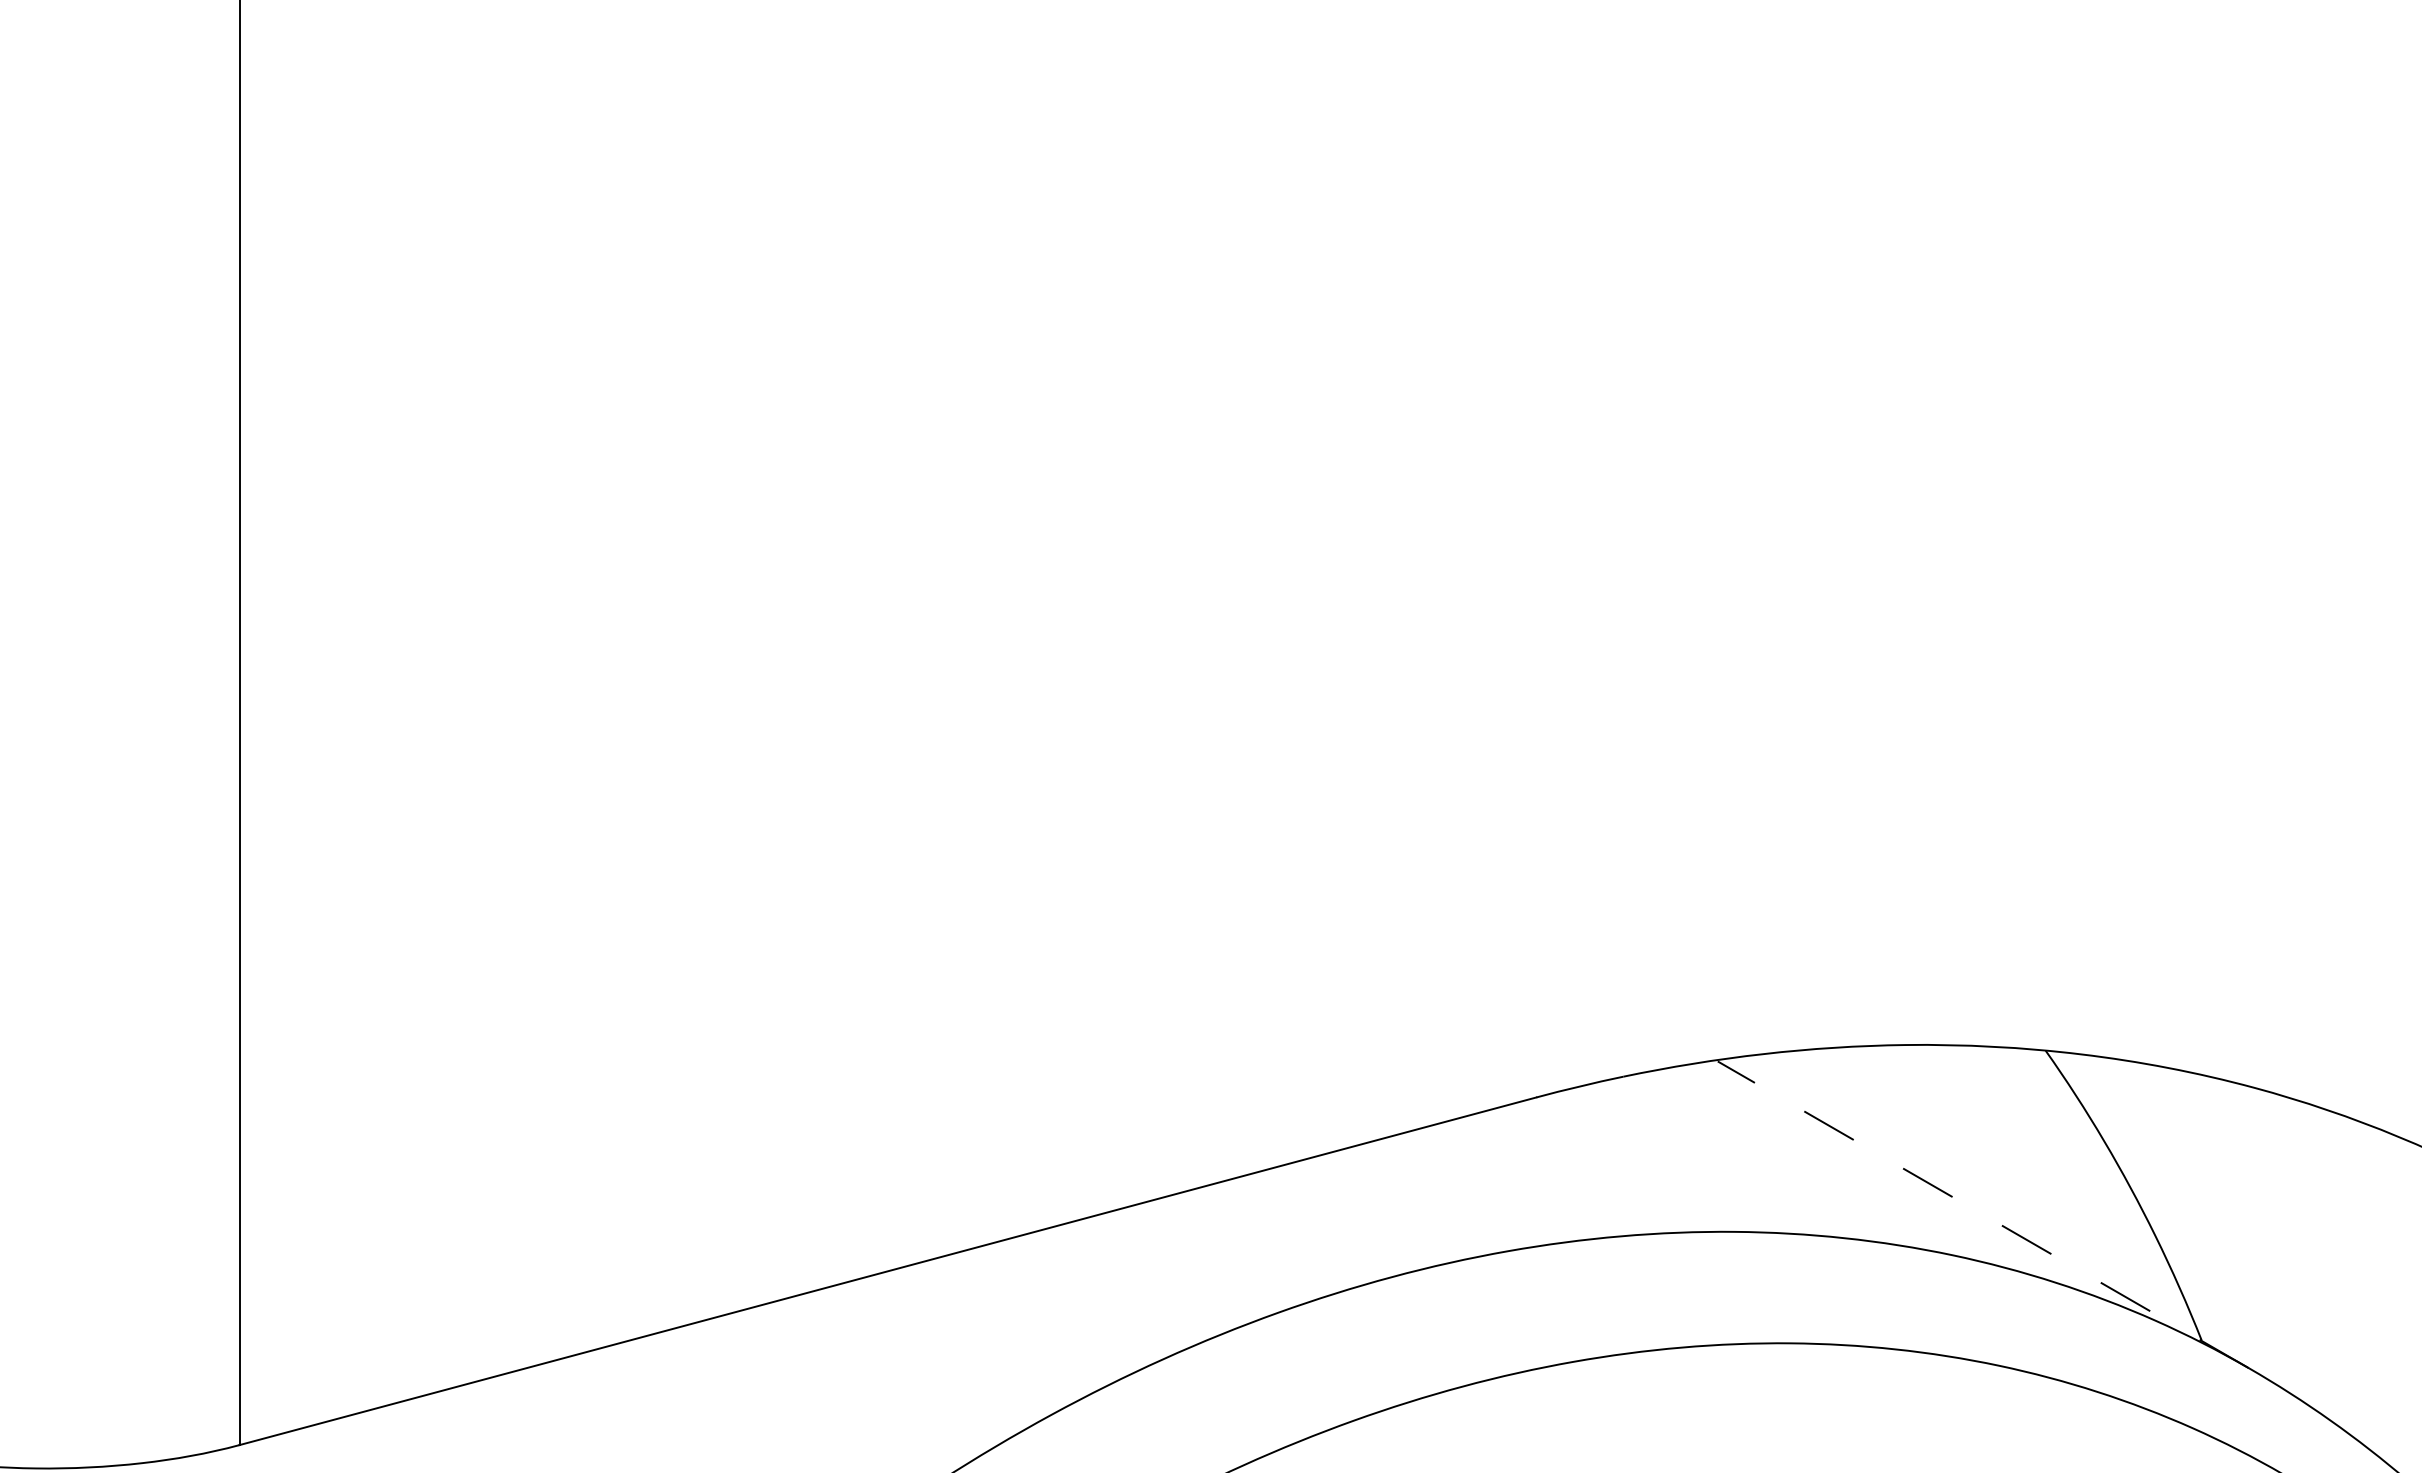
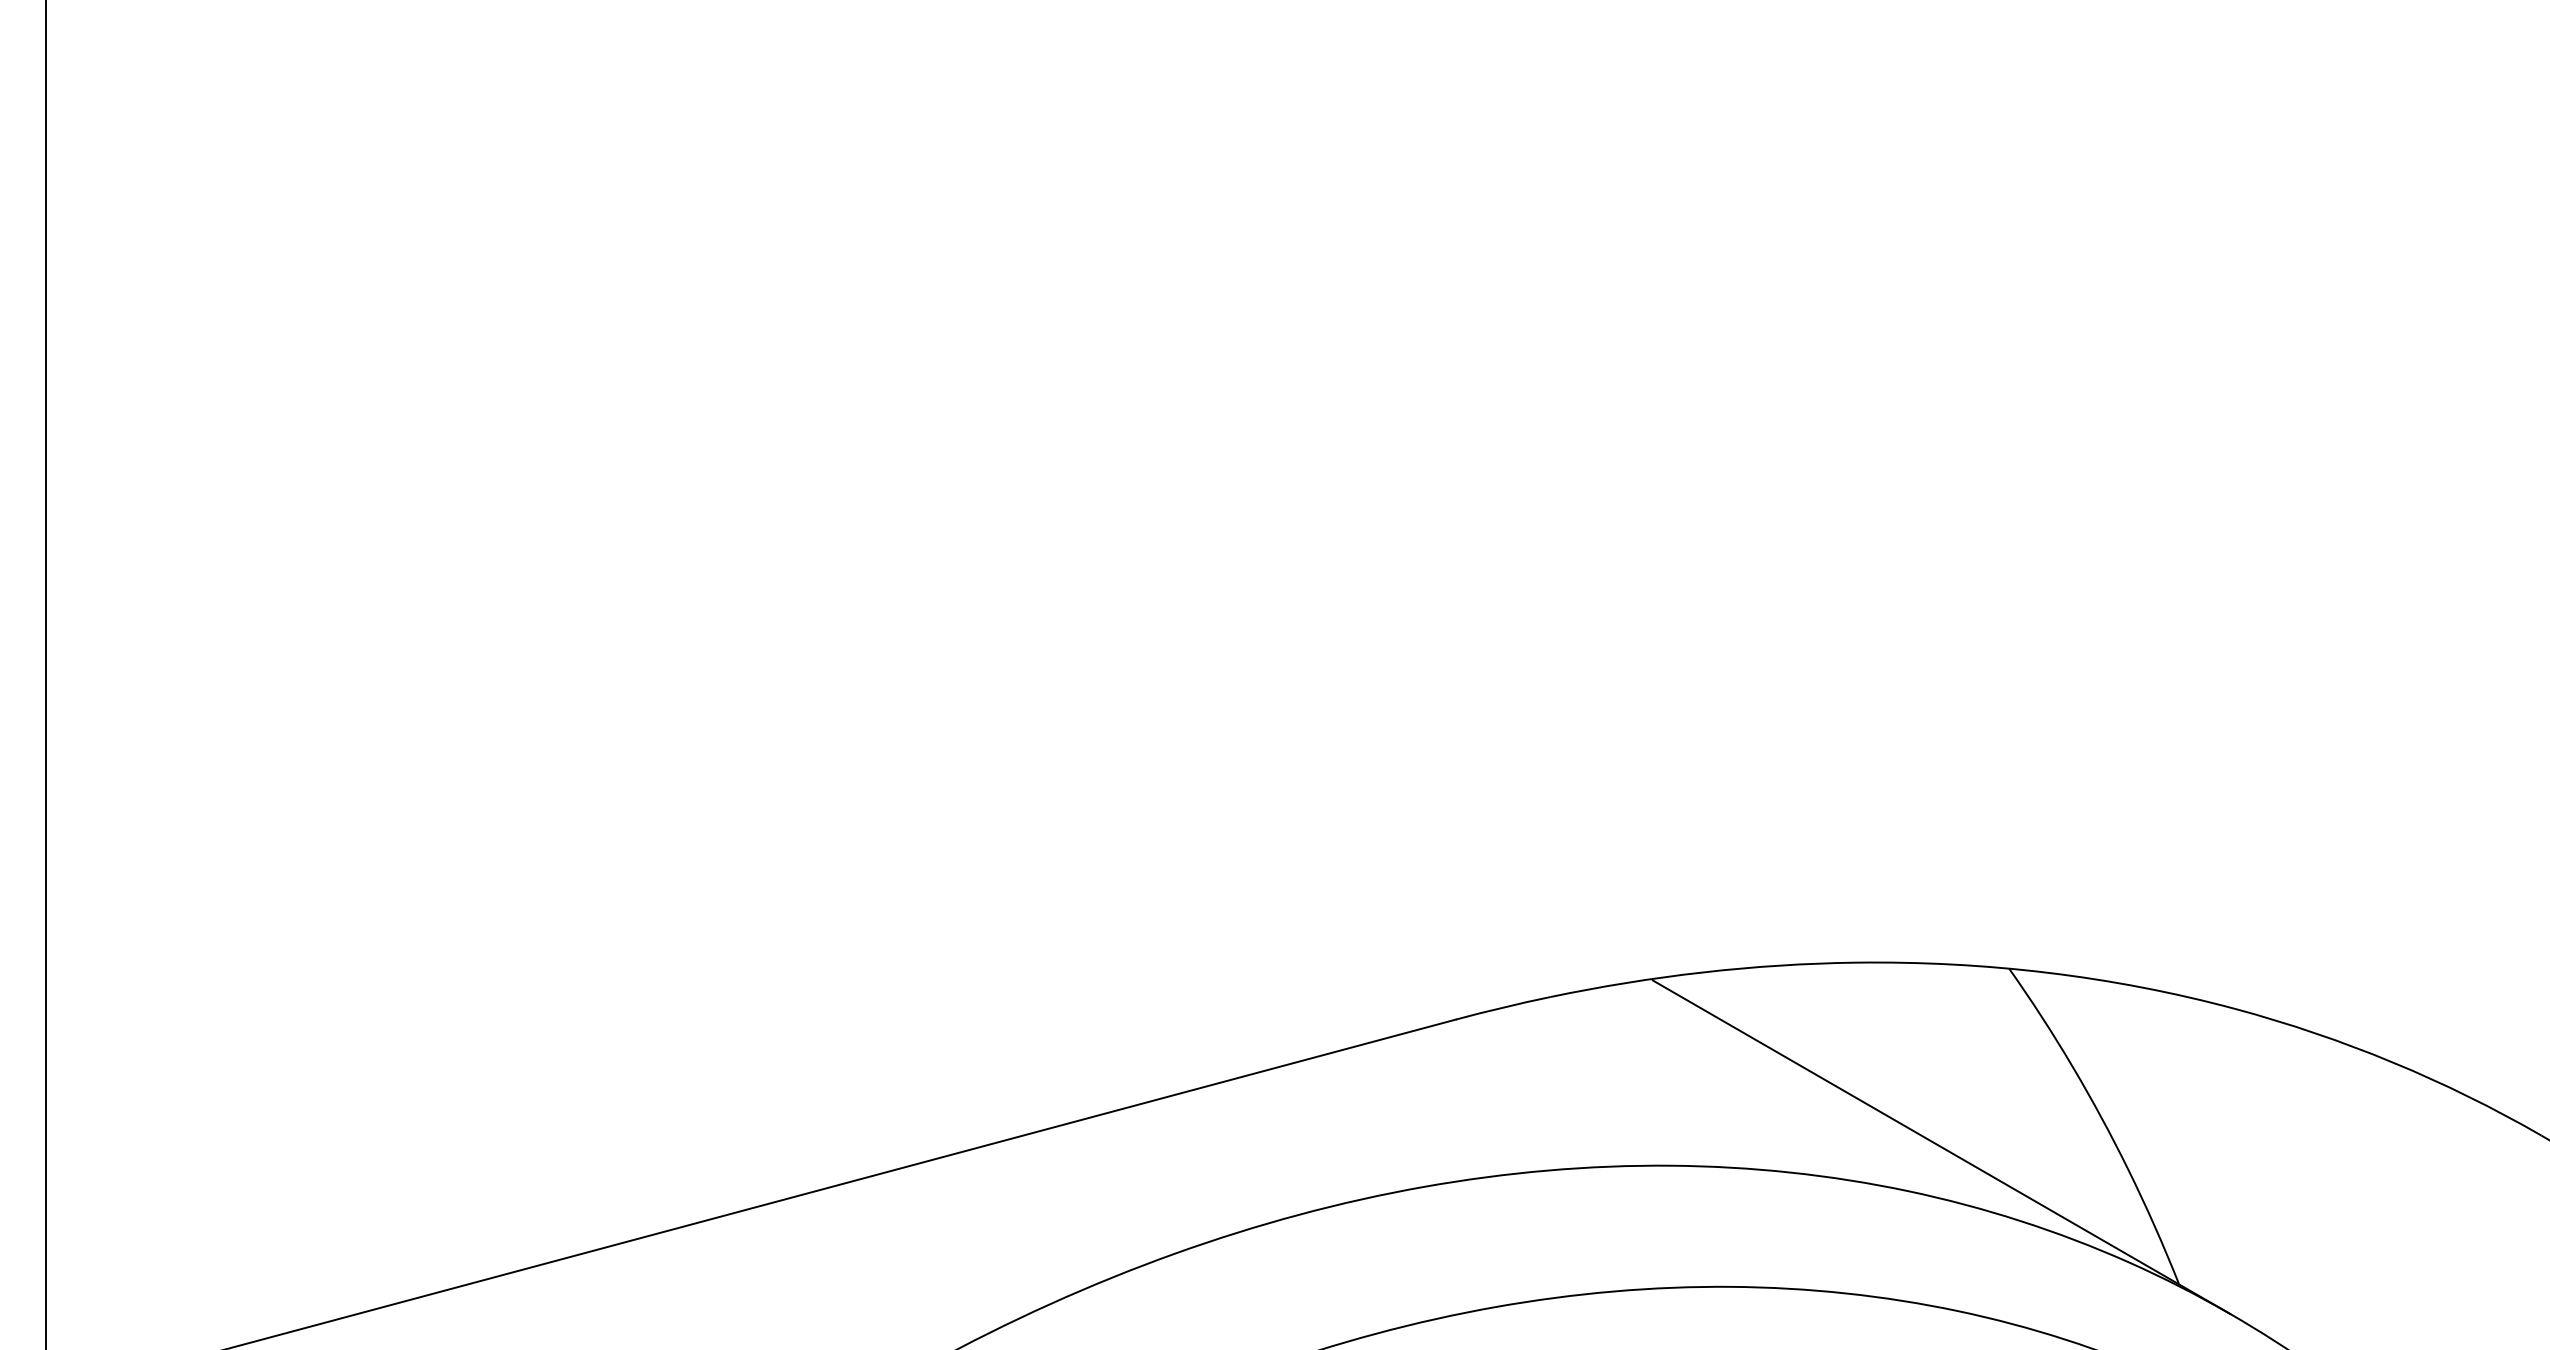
line: (1983, 1214) -> (1941, 1146), dashed -> solid

